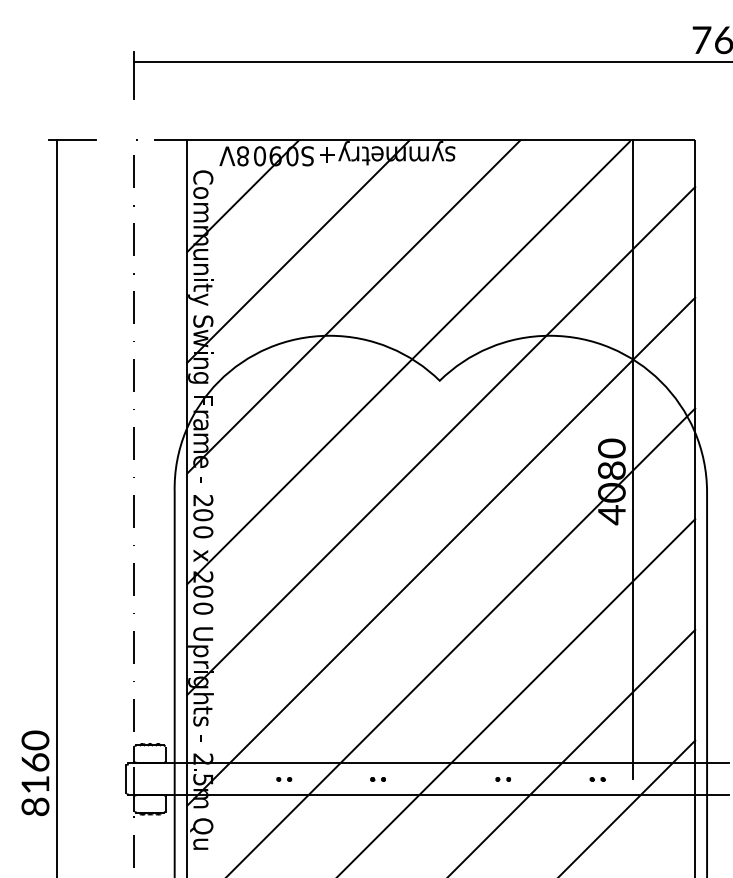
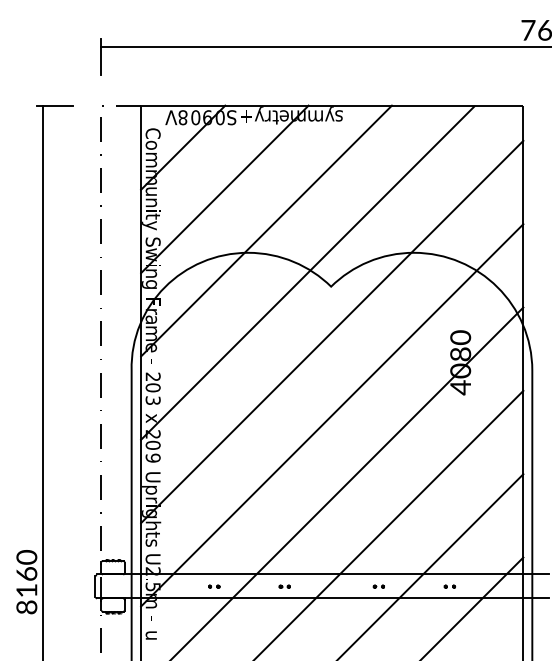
line: (632, 458) -> (476, 345), removed
text: (202, 532) -> (152, 400), 0 -> 3
text: (202, 607) -> (152, 457), 0 -> 9
text: (202, 743) -> (152, 559), - -> U
text: (201, 826) -> (151, 622), Q -> -

